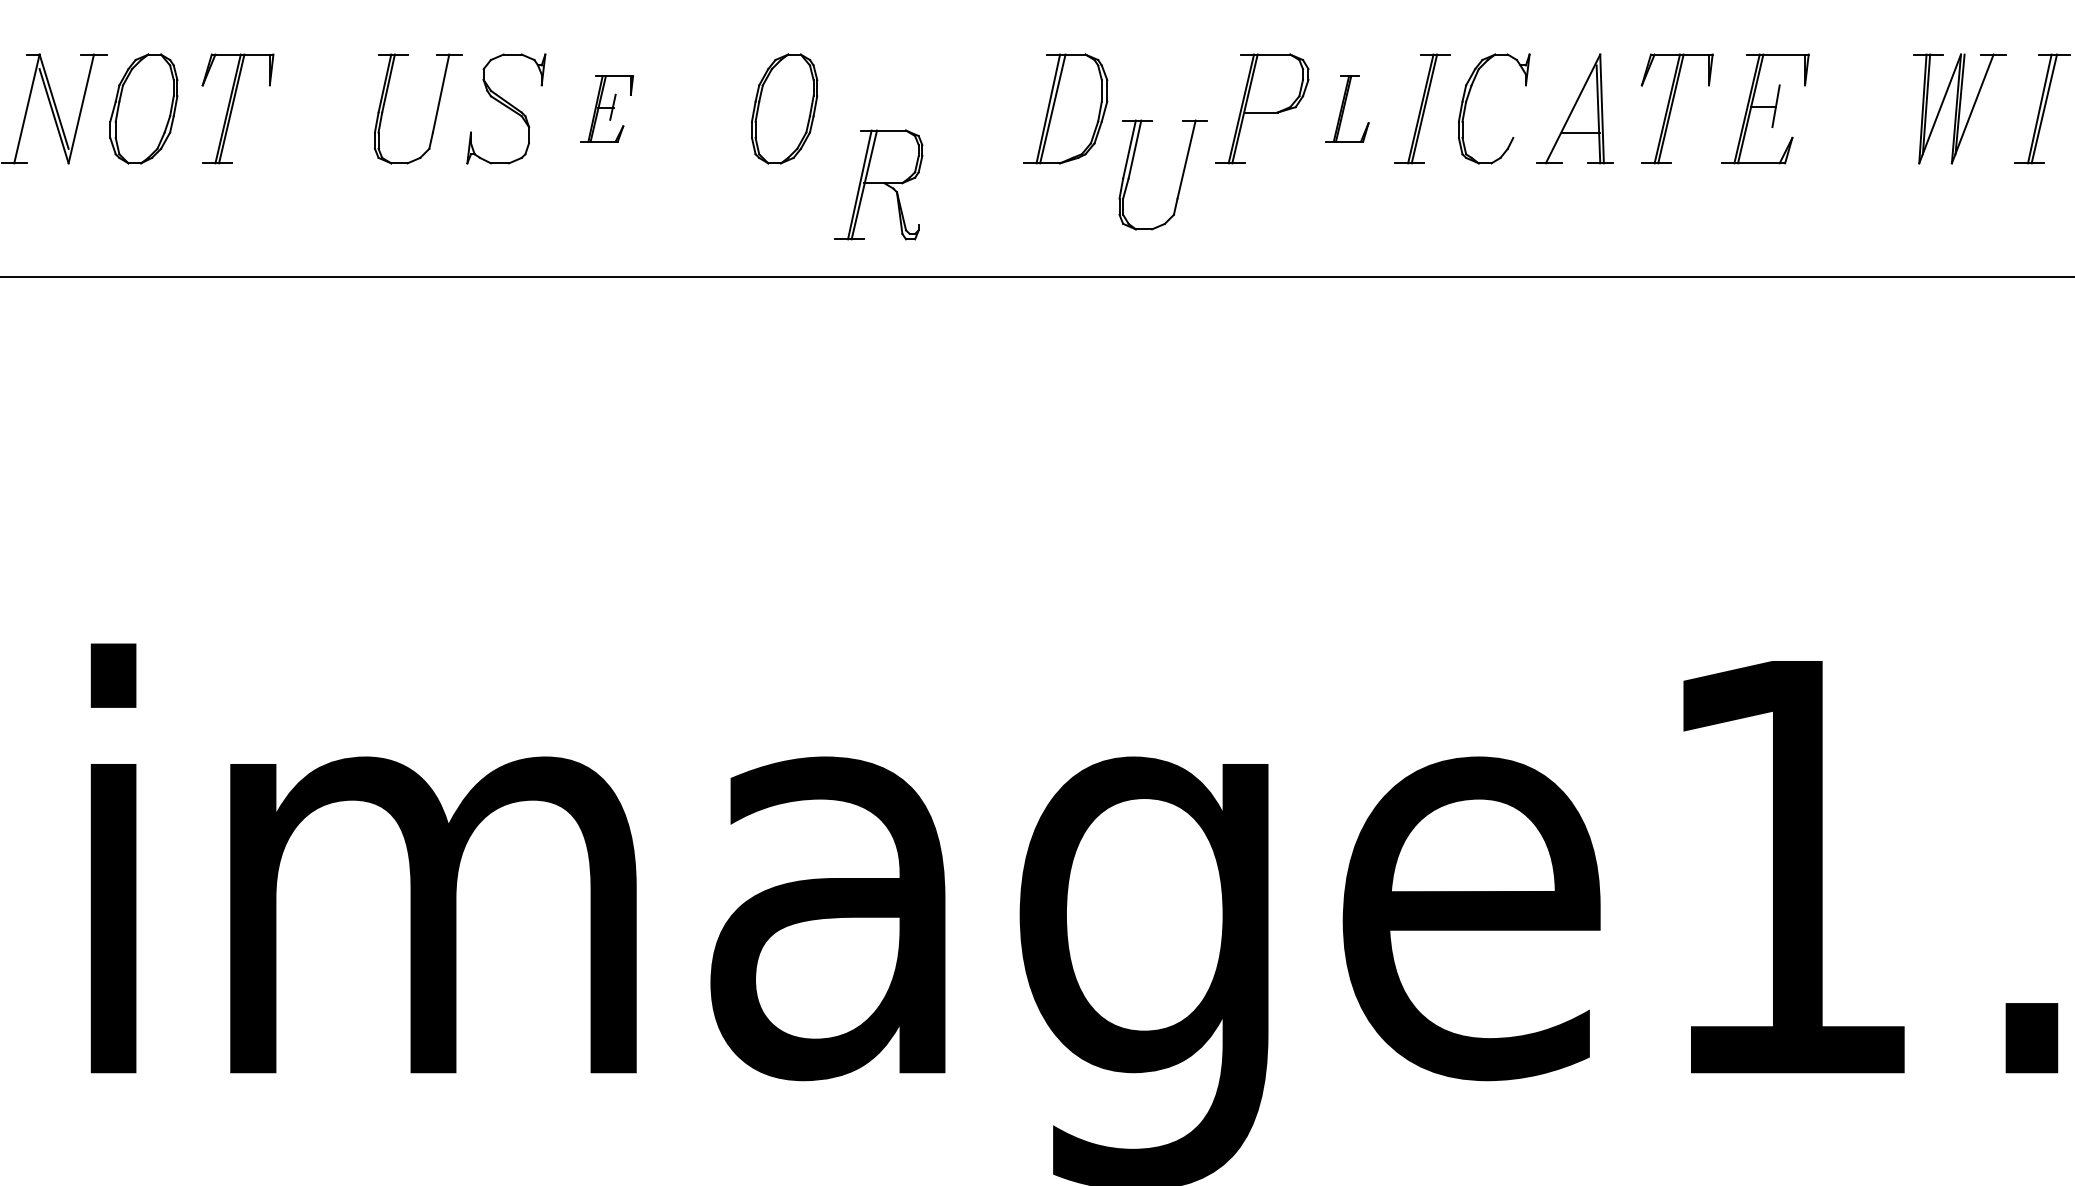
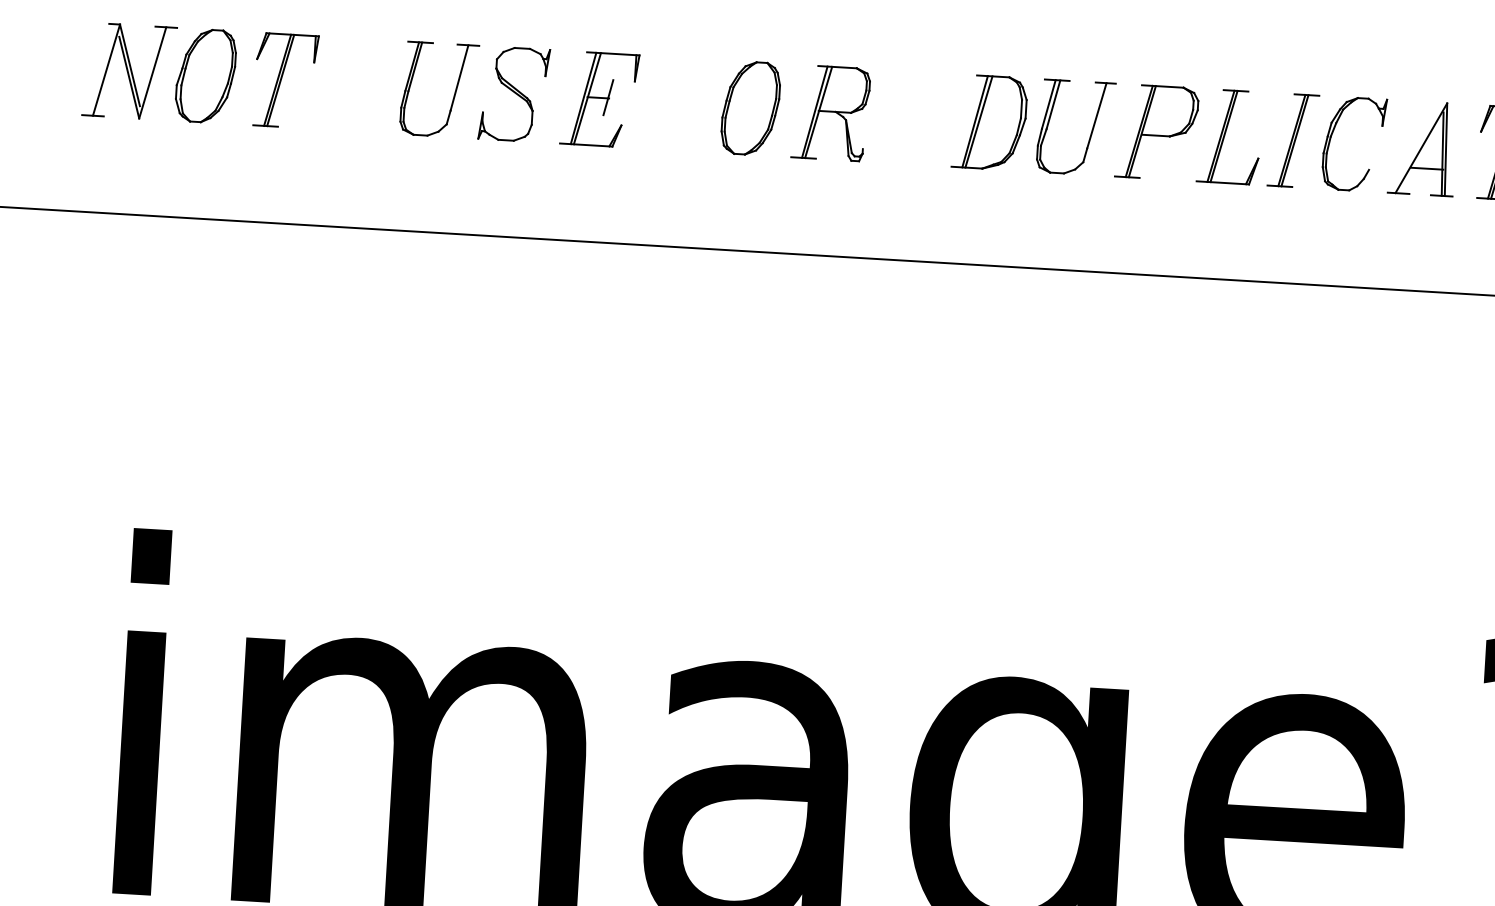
part: (606, 108) -> (599, 99), size x1.67
part: (1347, 108) -> (1229, 136), size x1.67
part: (1180, 180) -> (1090, 133), moved
part: (878, 184) -> (830, 112), moved

